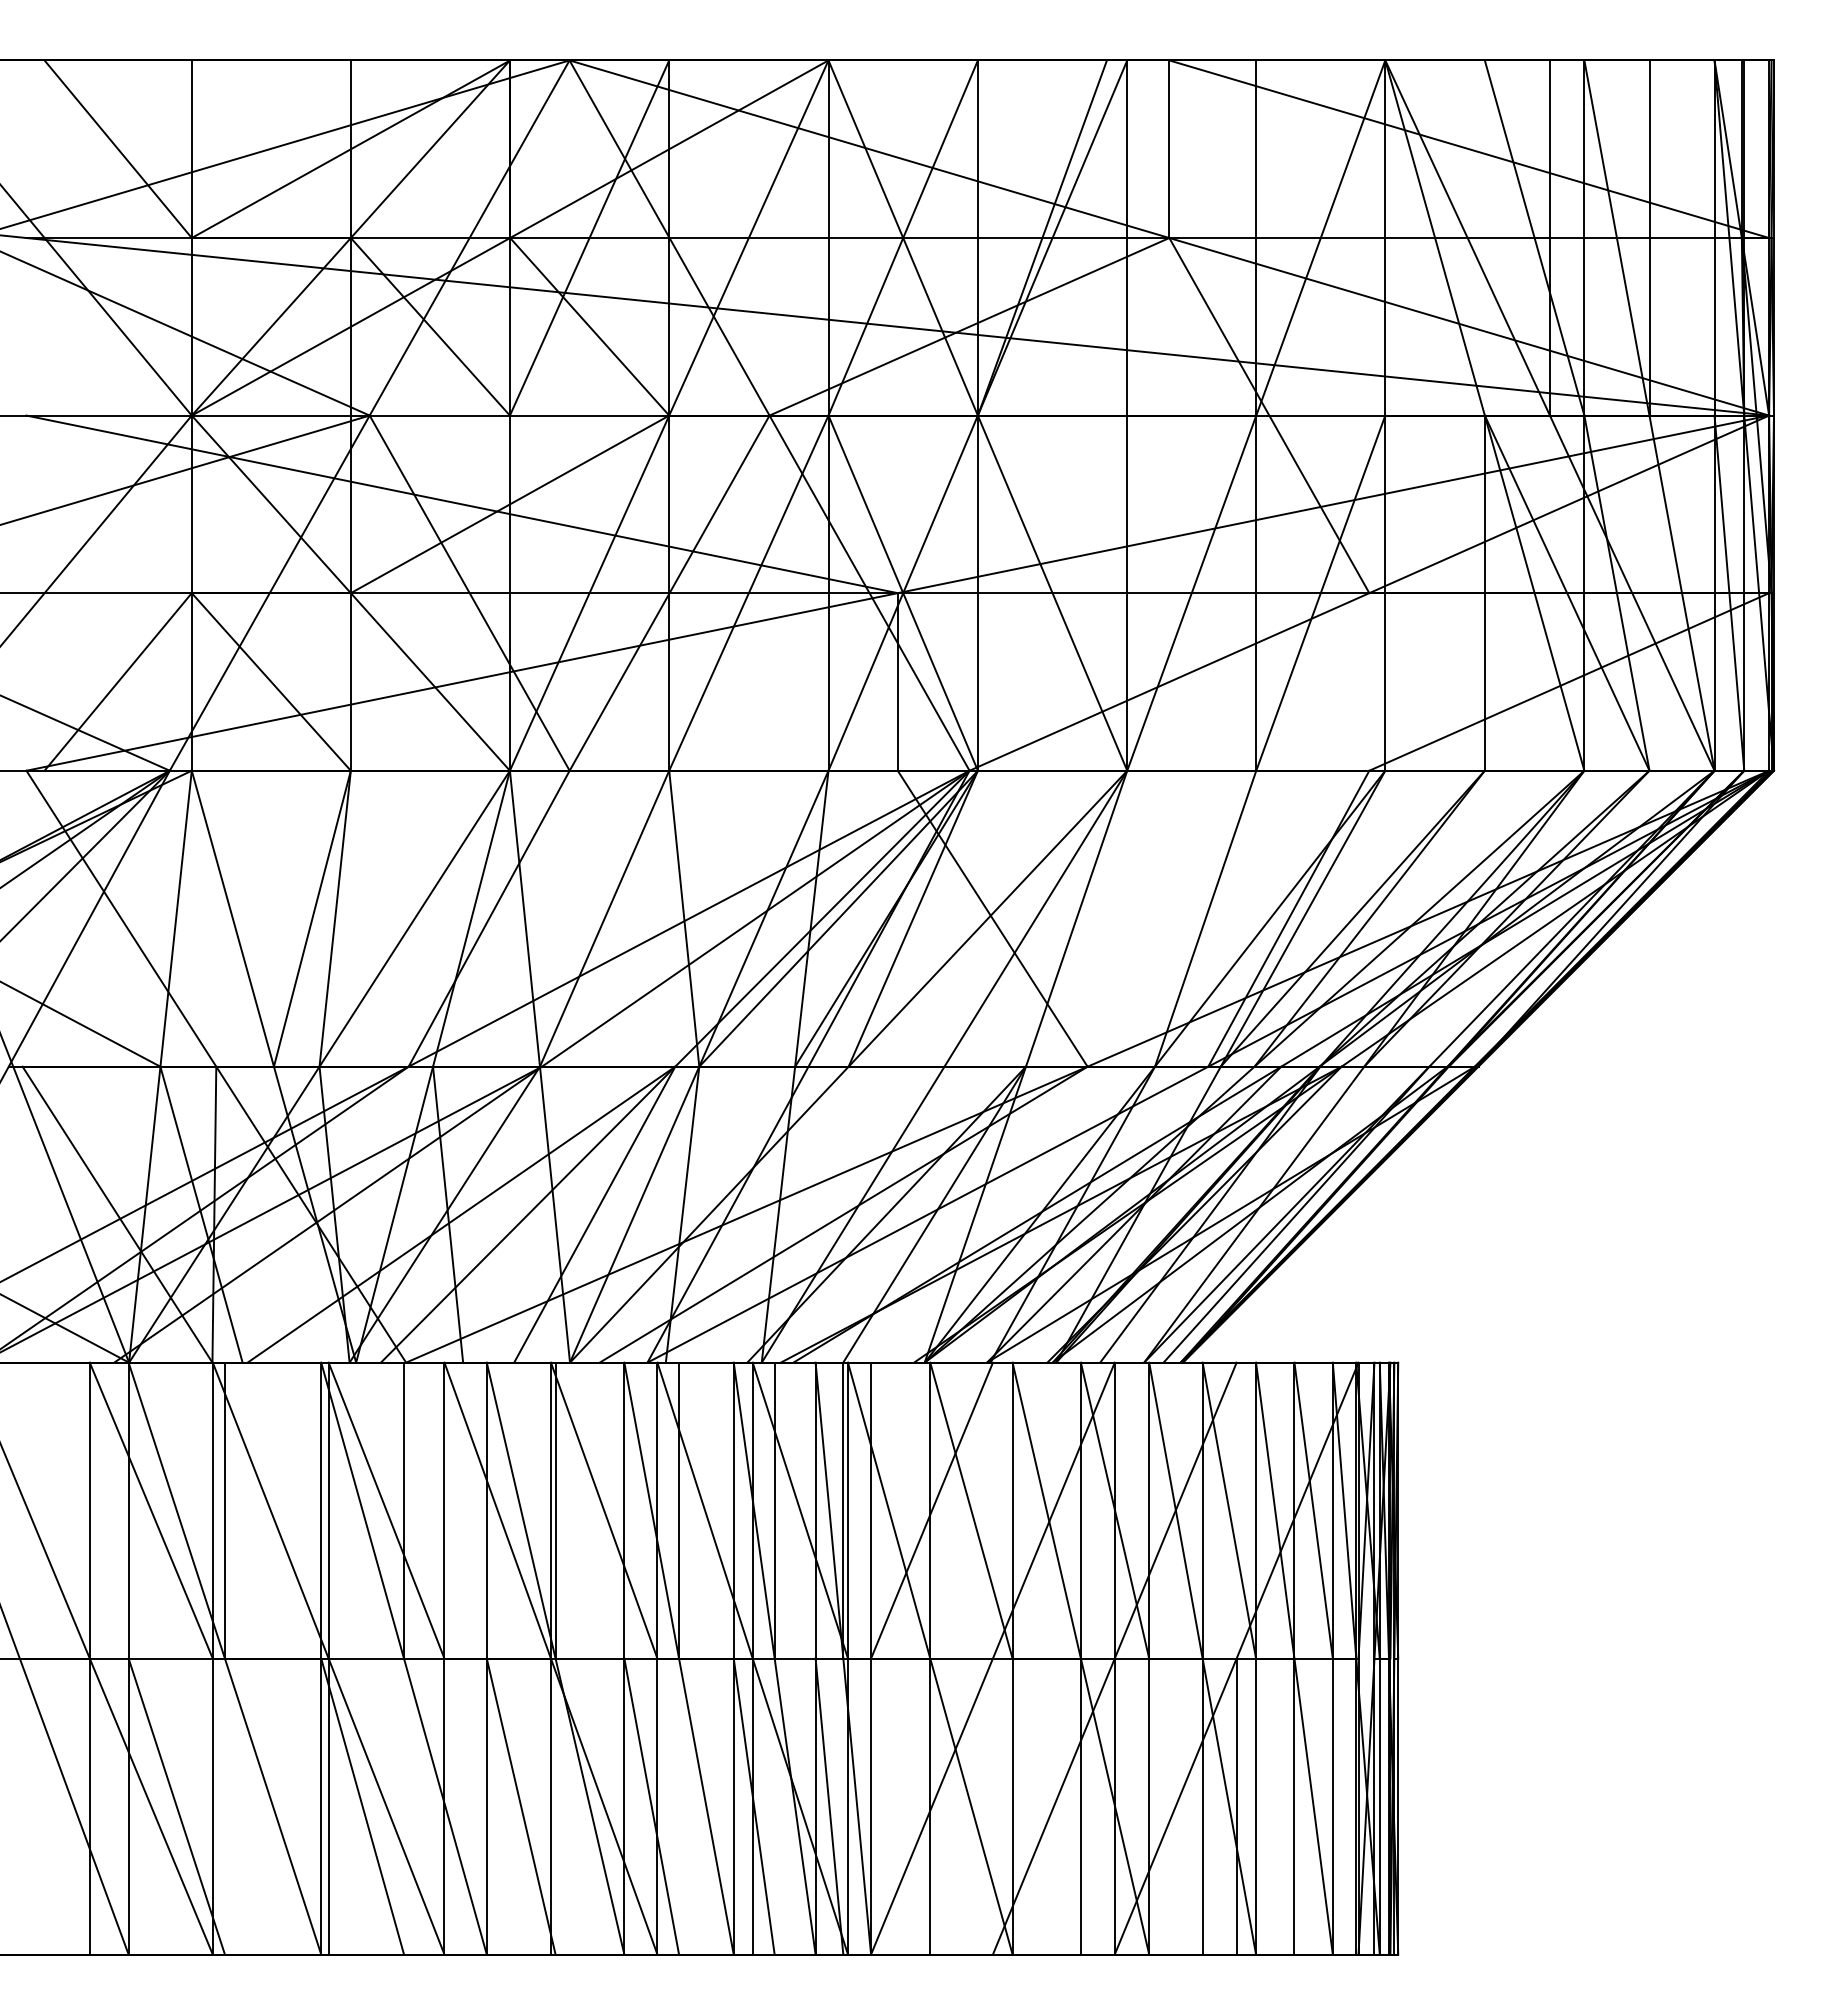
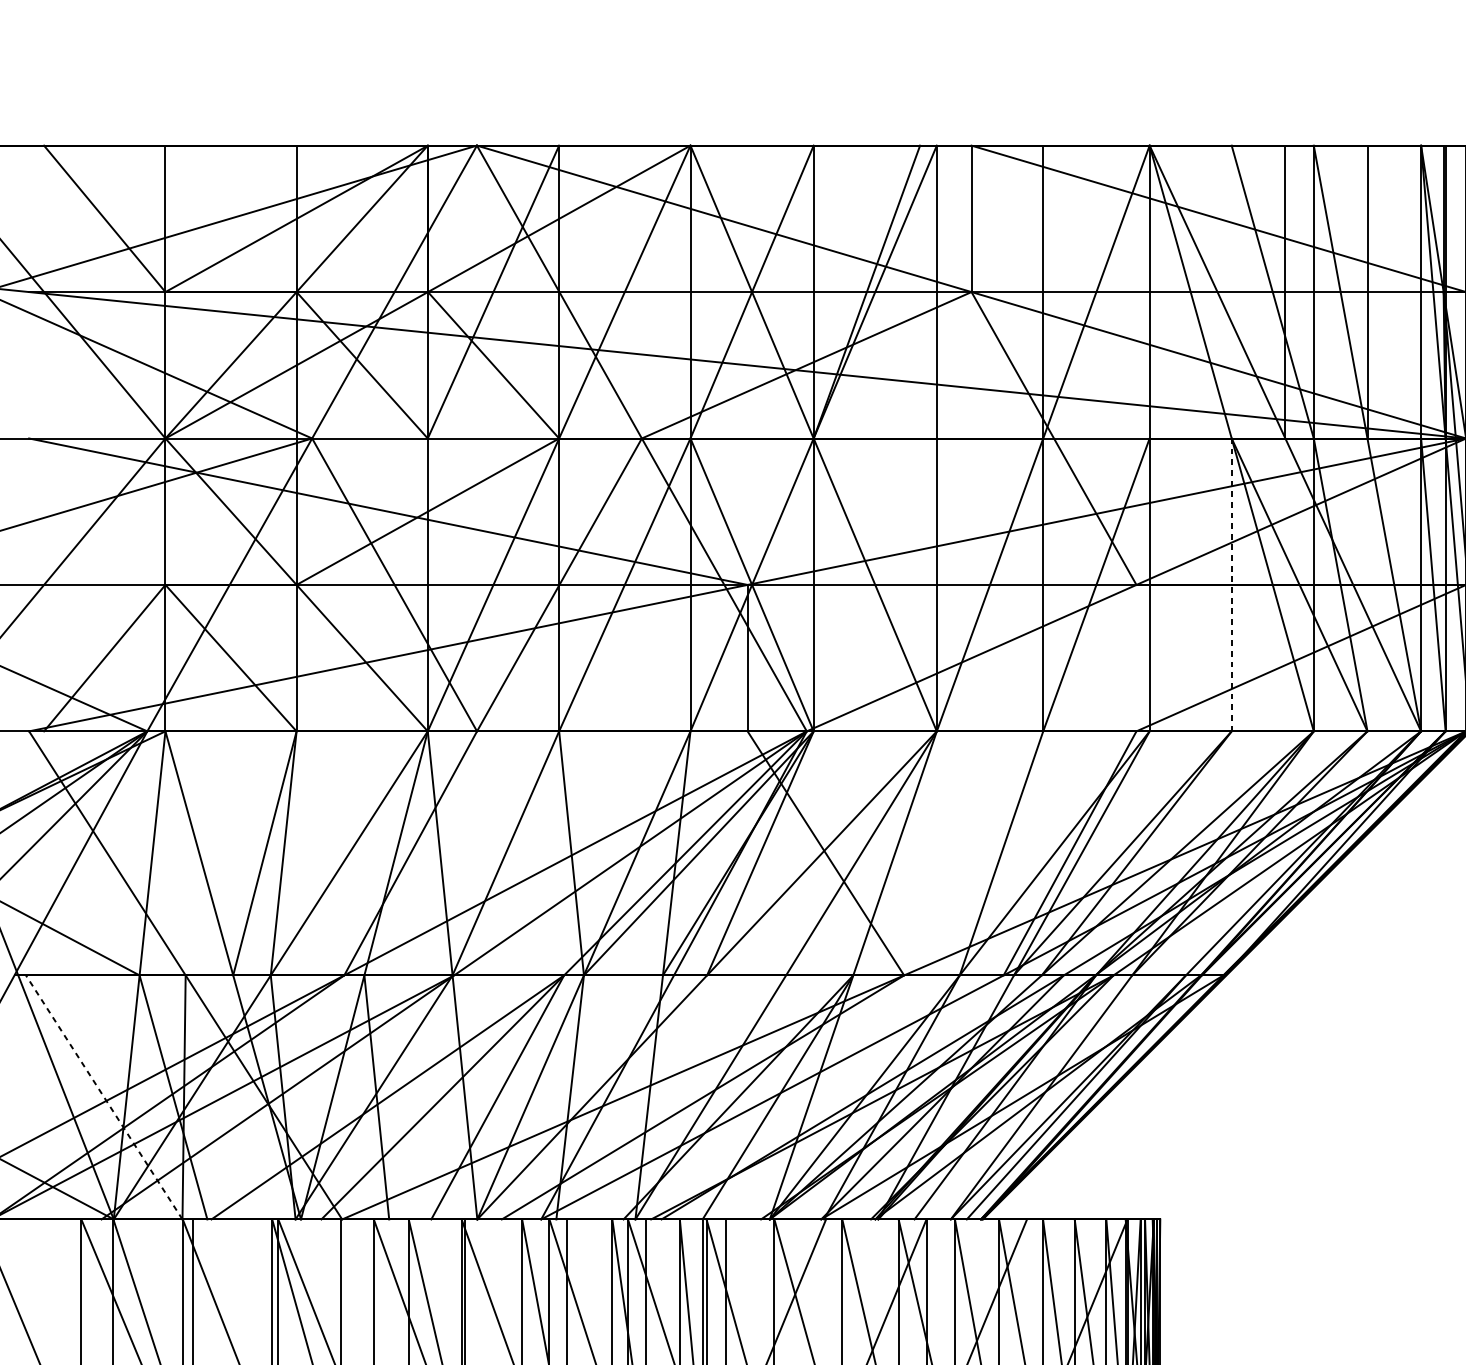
line: (1484, 593) -> (1231, 585), solid -> dashed
line: (117, 1214) -> (104, 1097), solid -> dashed

